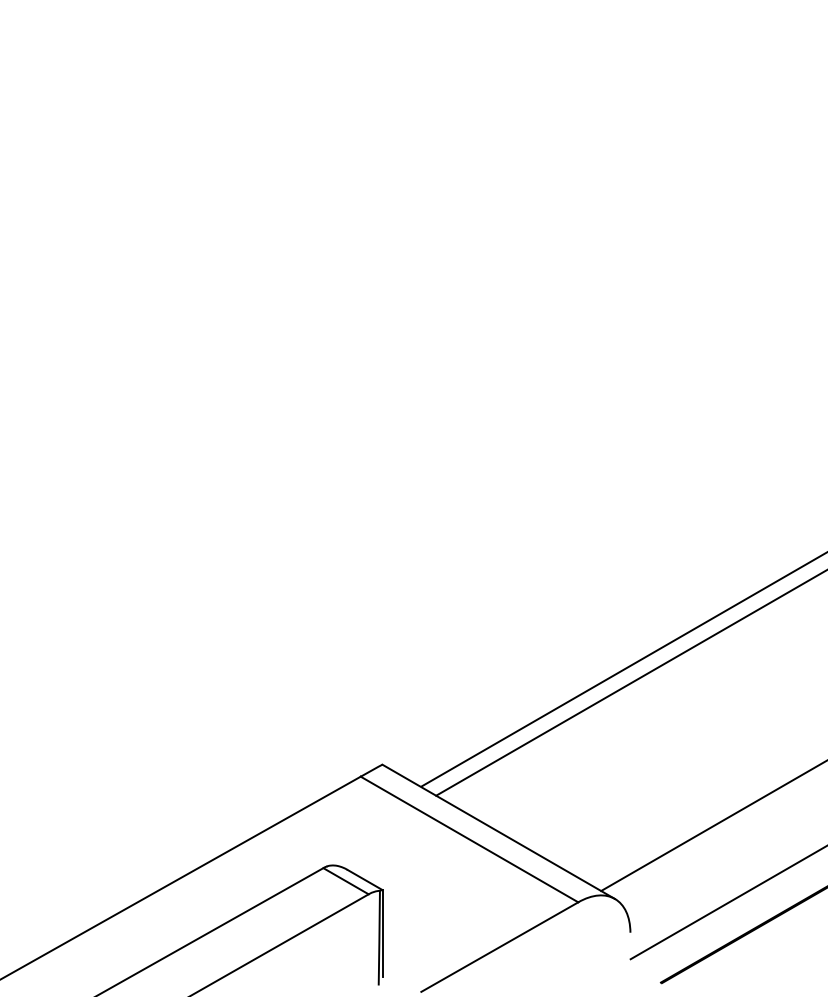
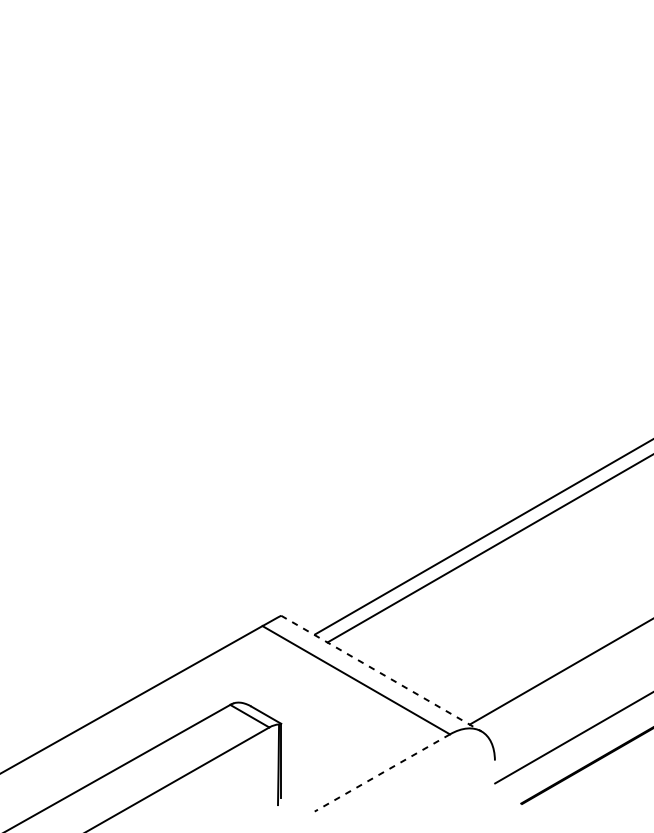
line: (499, 832) -> (382, 674), solid -> dashed
line: (499, 947) -> (382, 773), solid -> dashed

